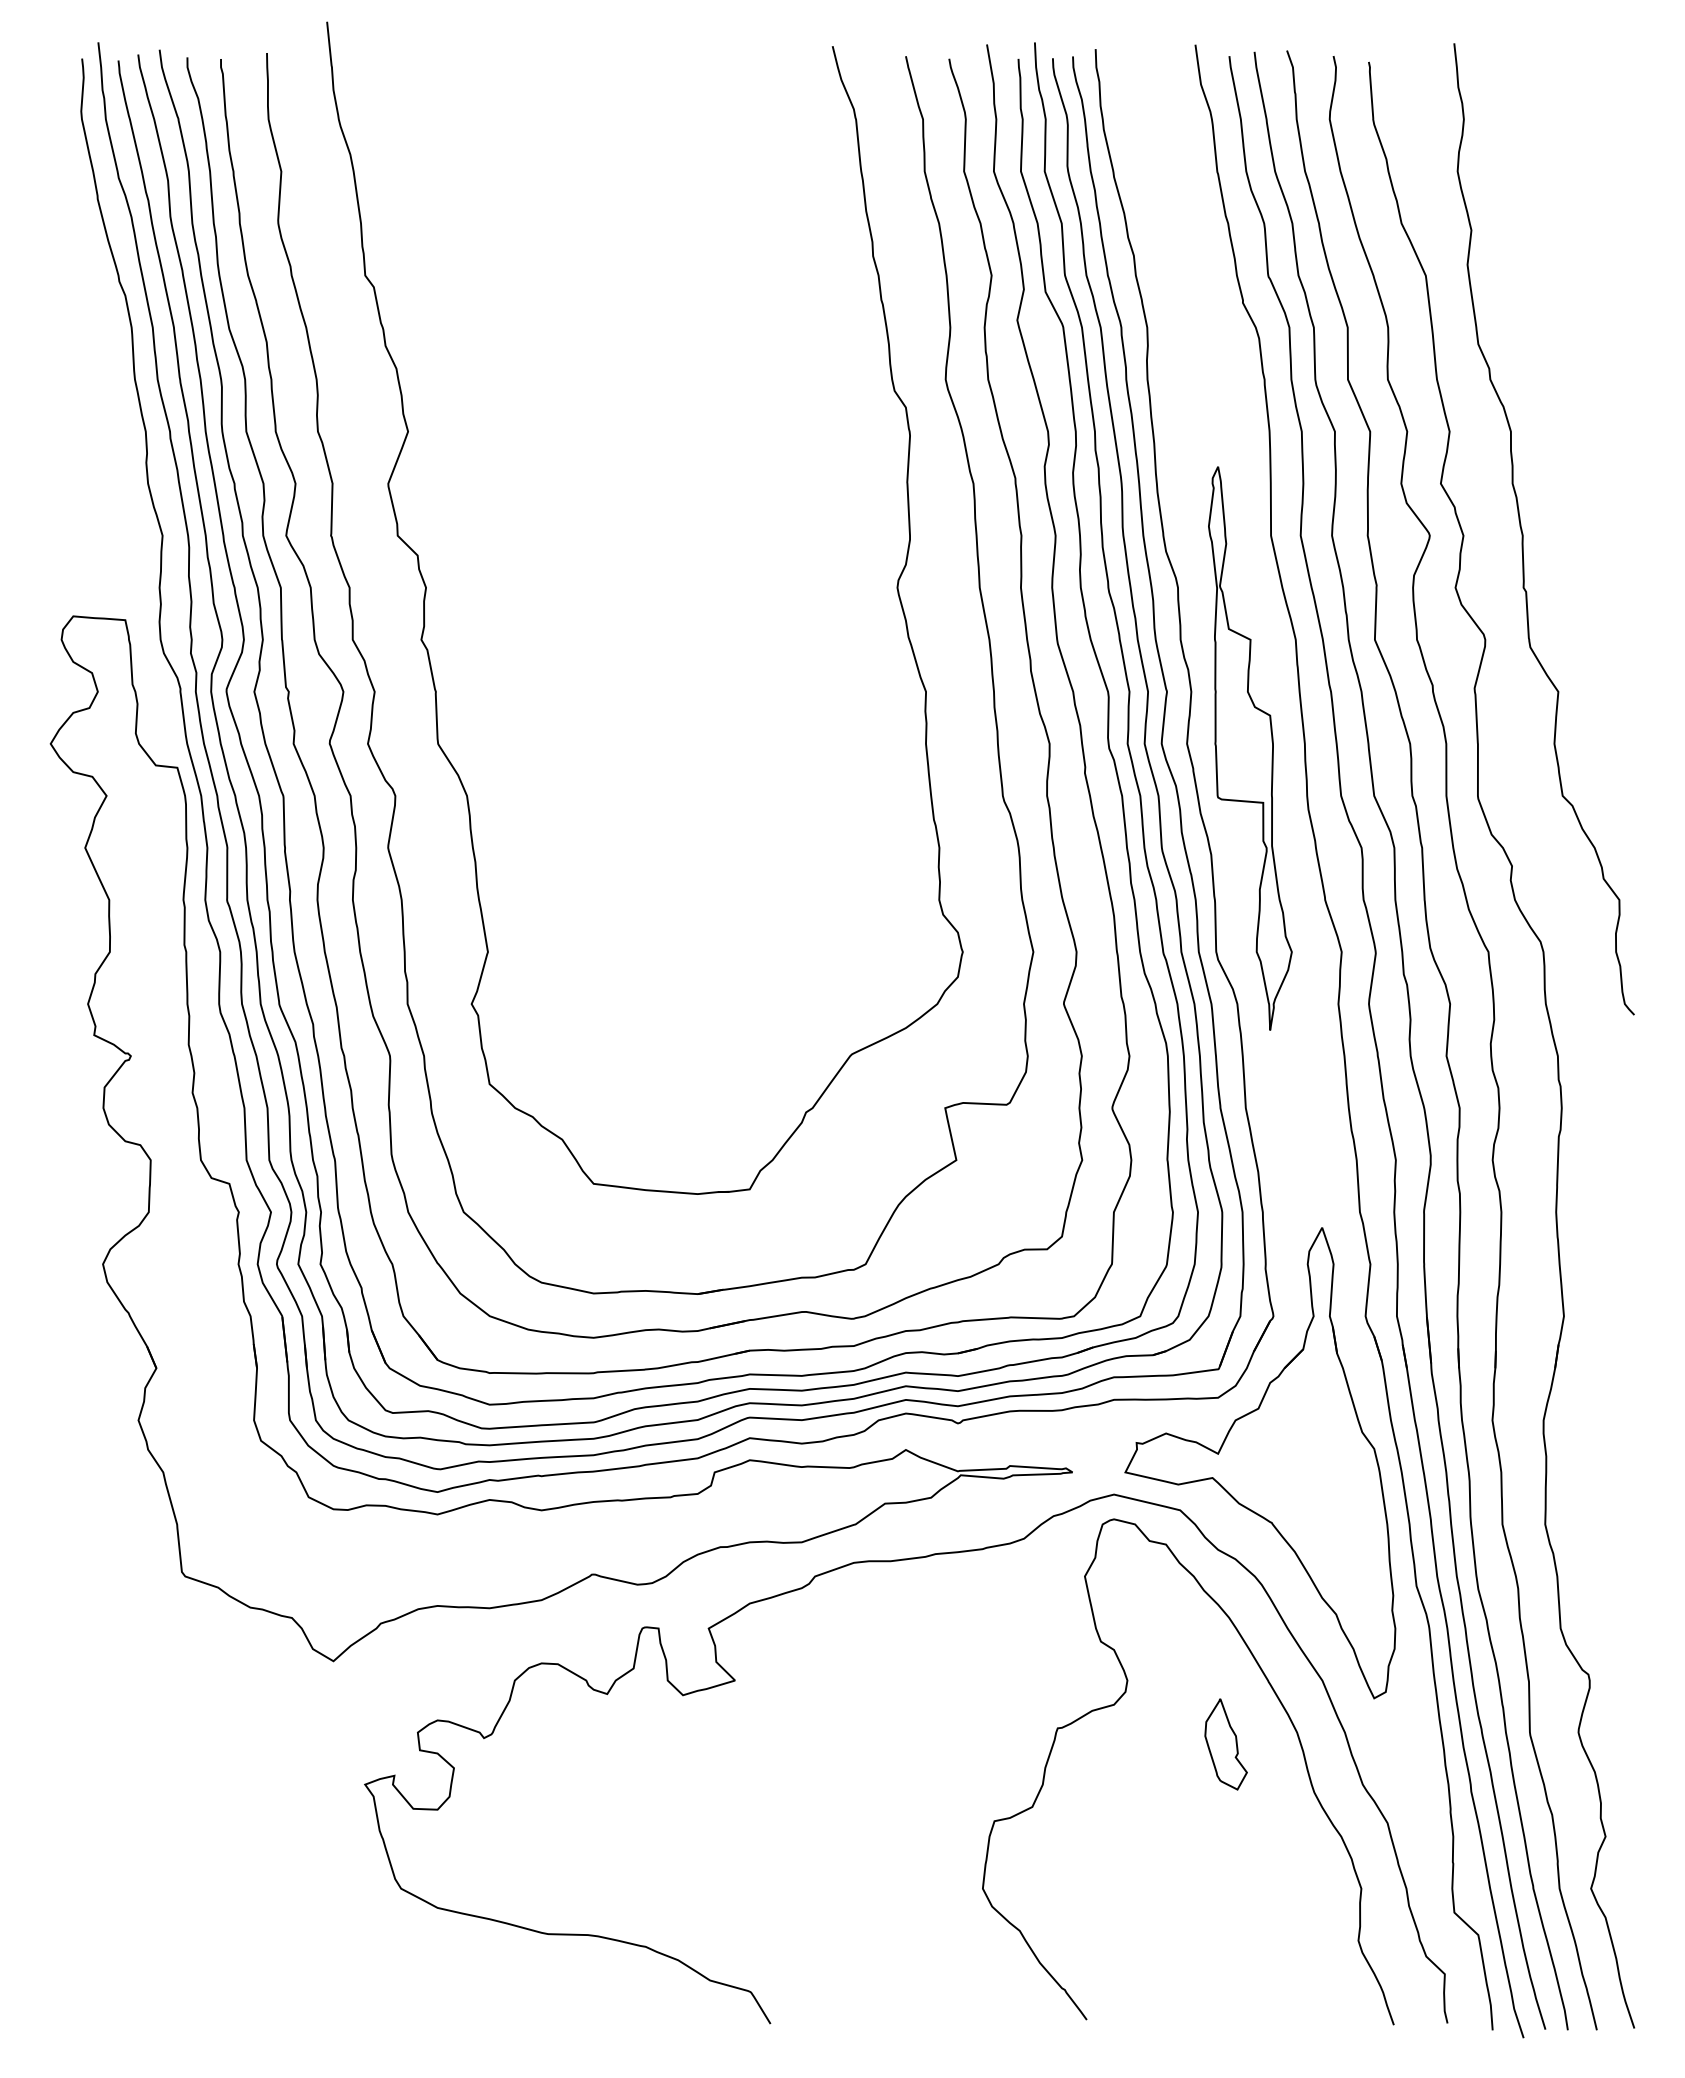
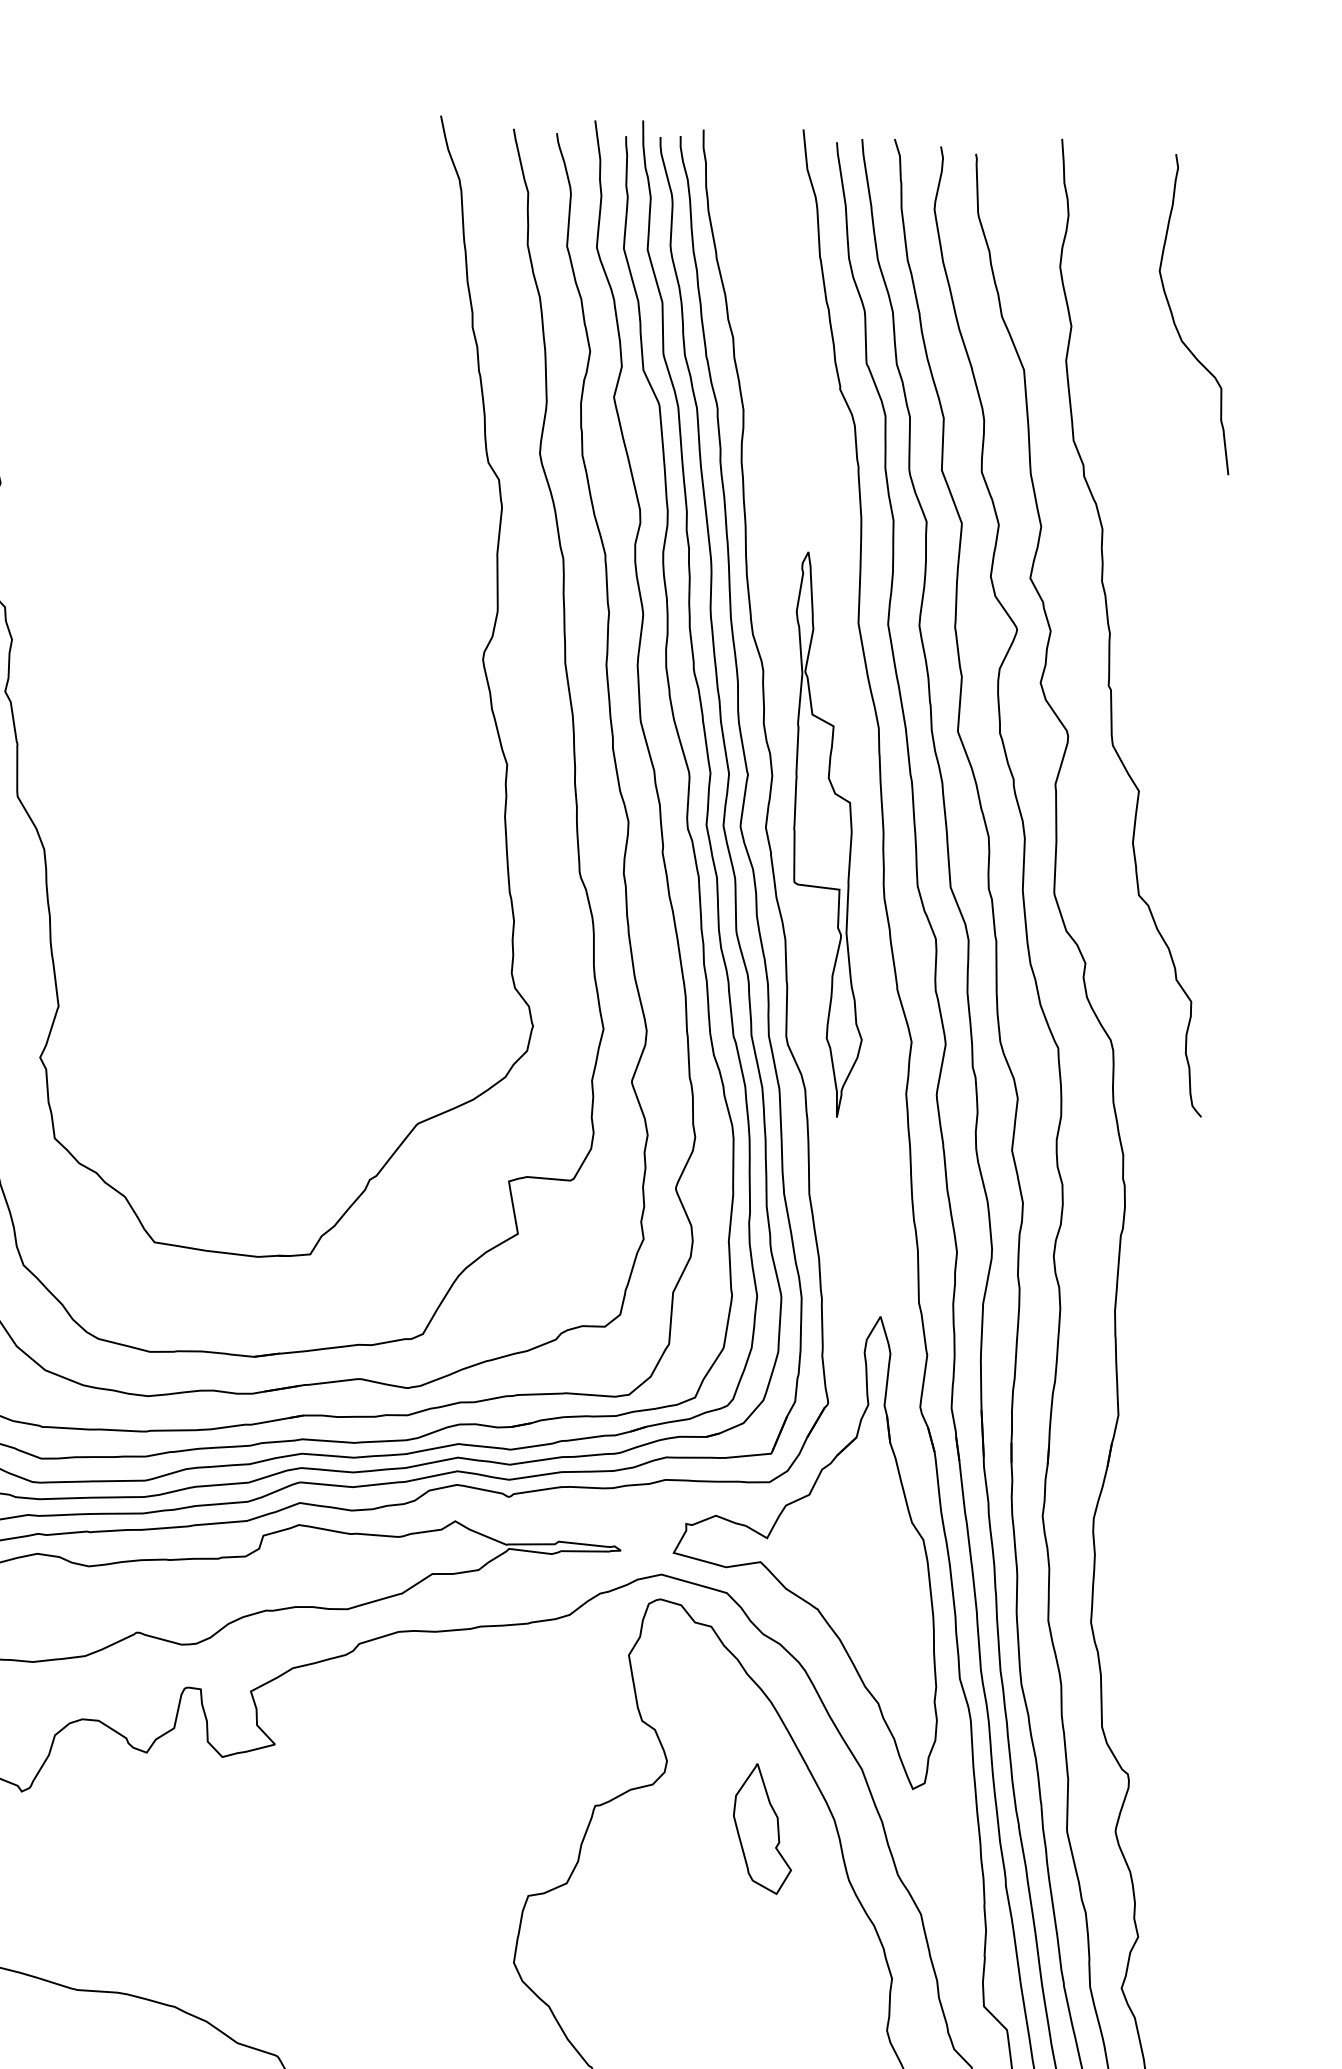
curve: (1574, 220) -> (1174, 320), added
part: (1225, 1744) -> (762, 1828), size x1.43

